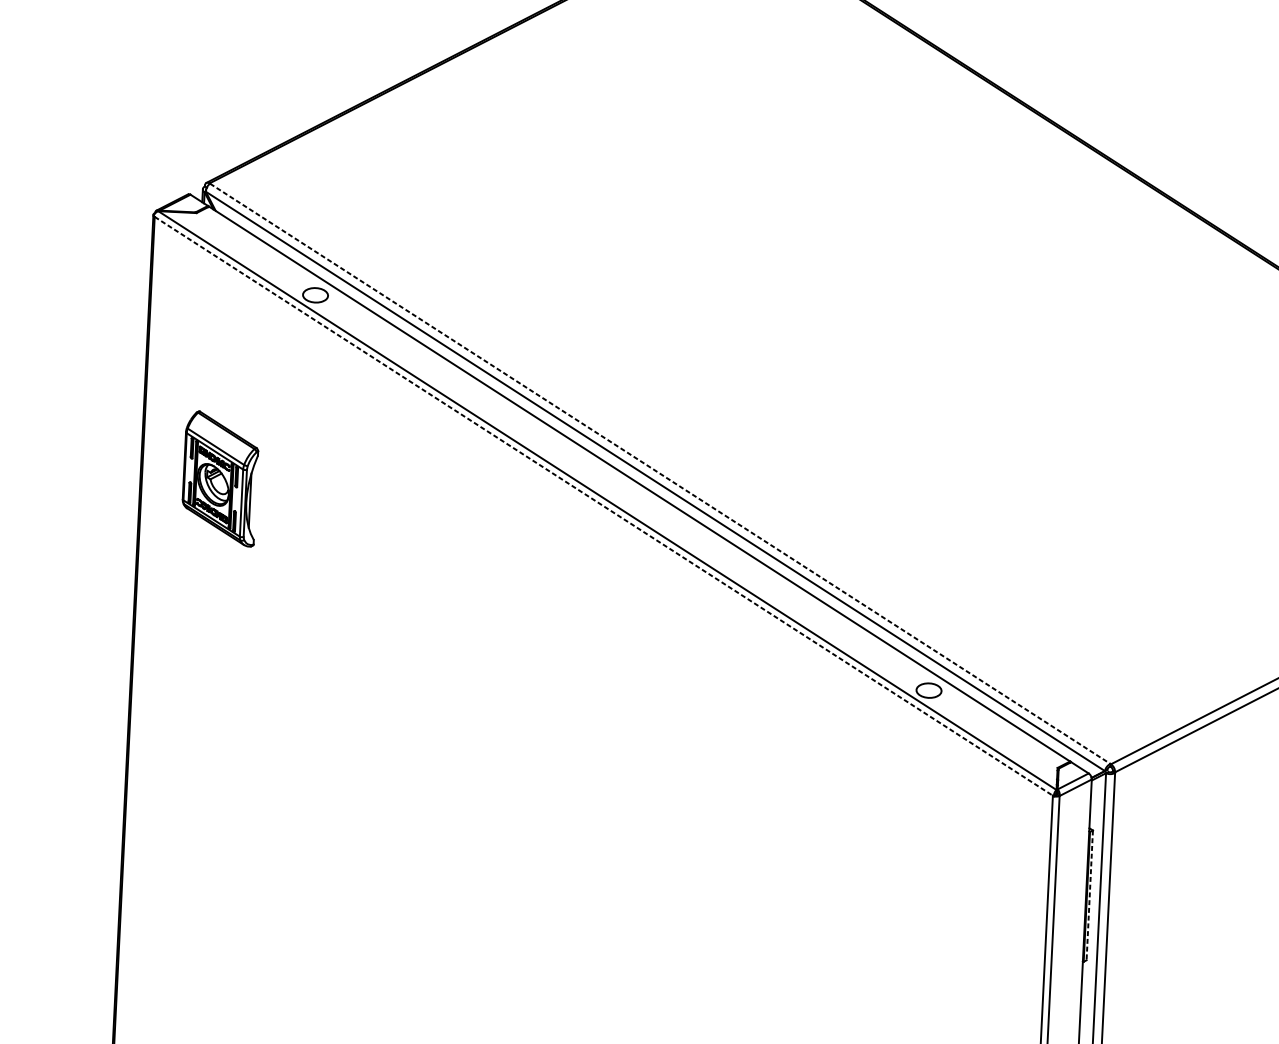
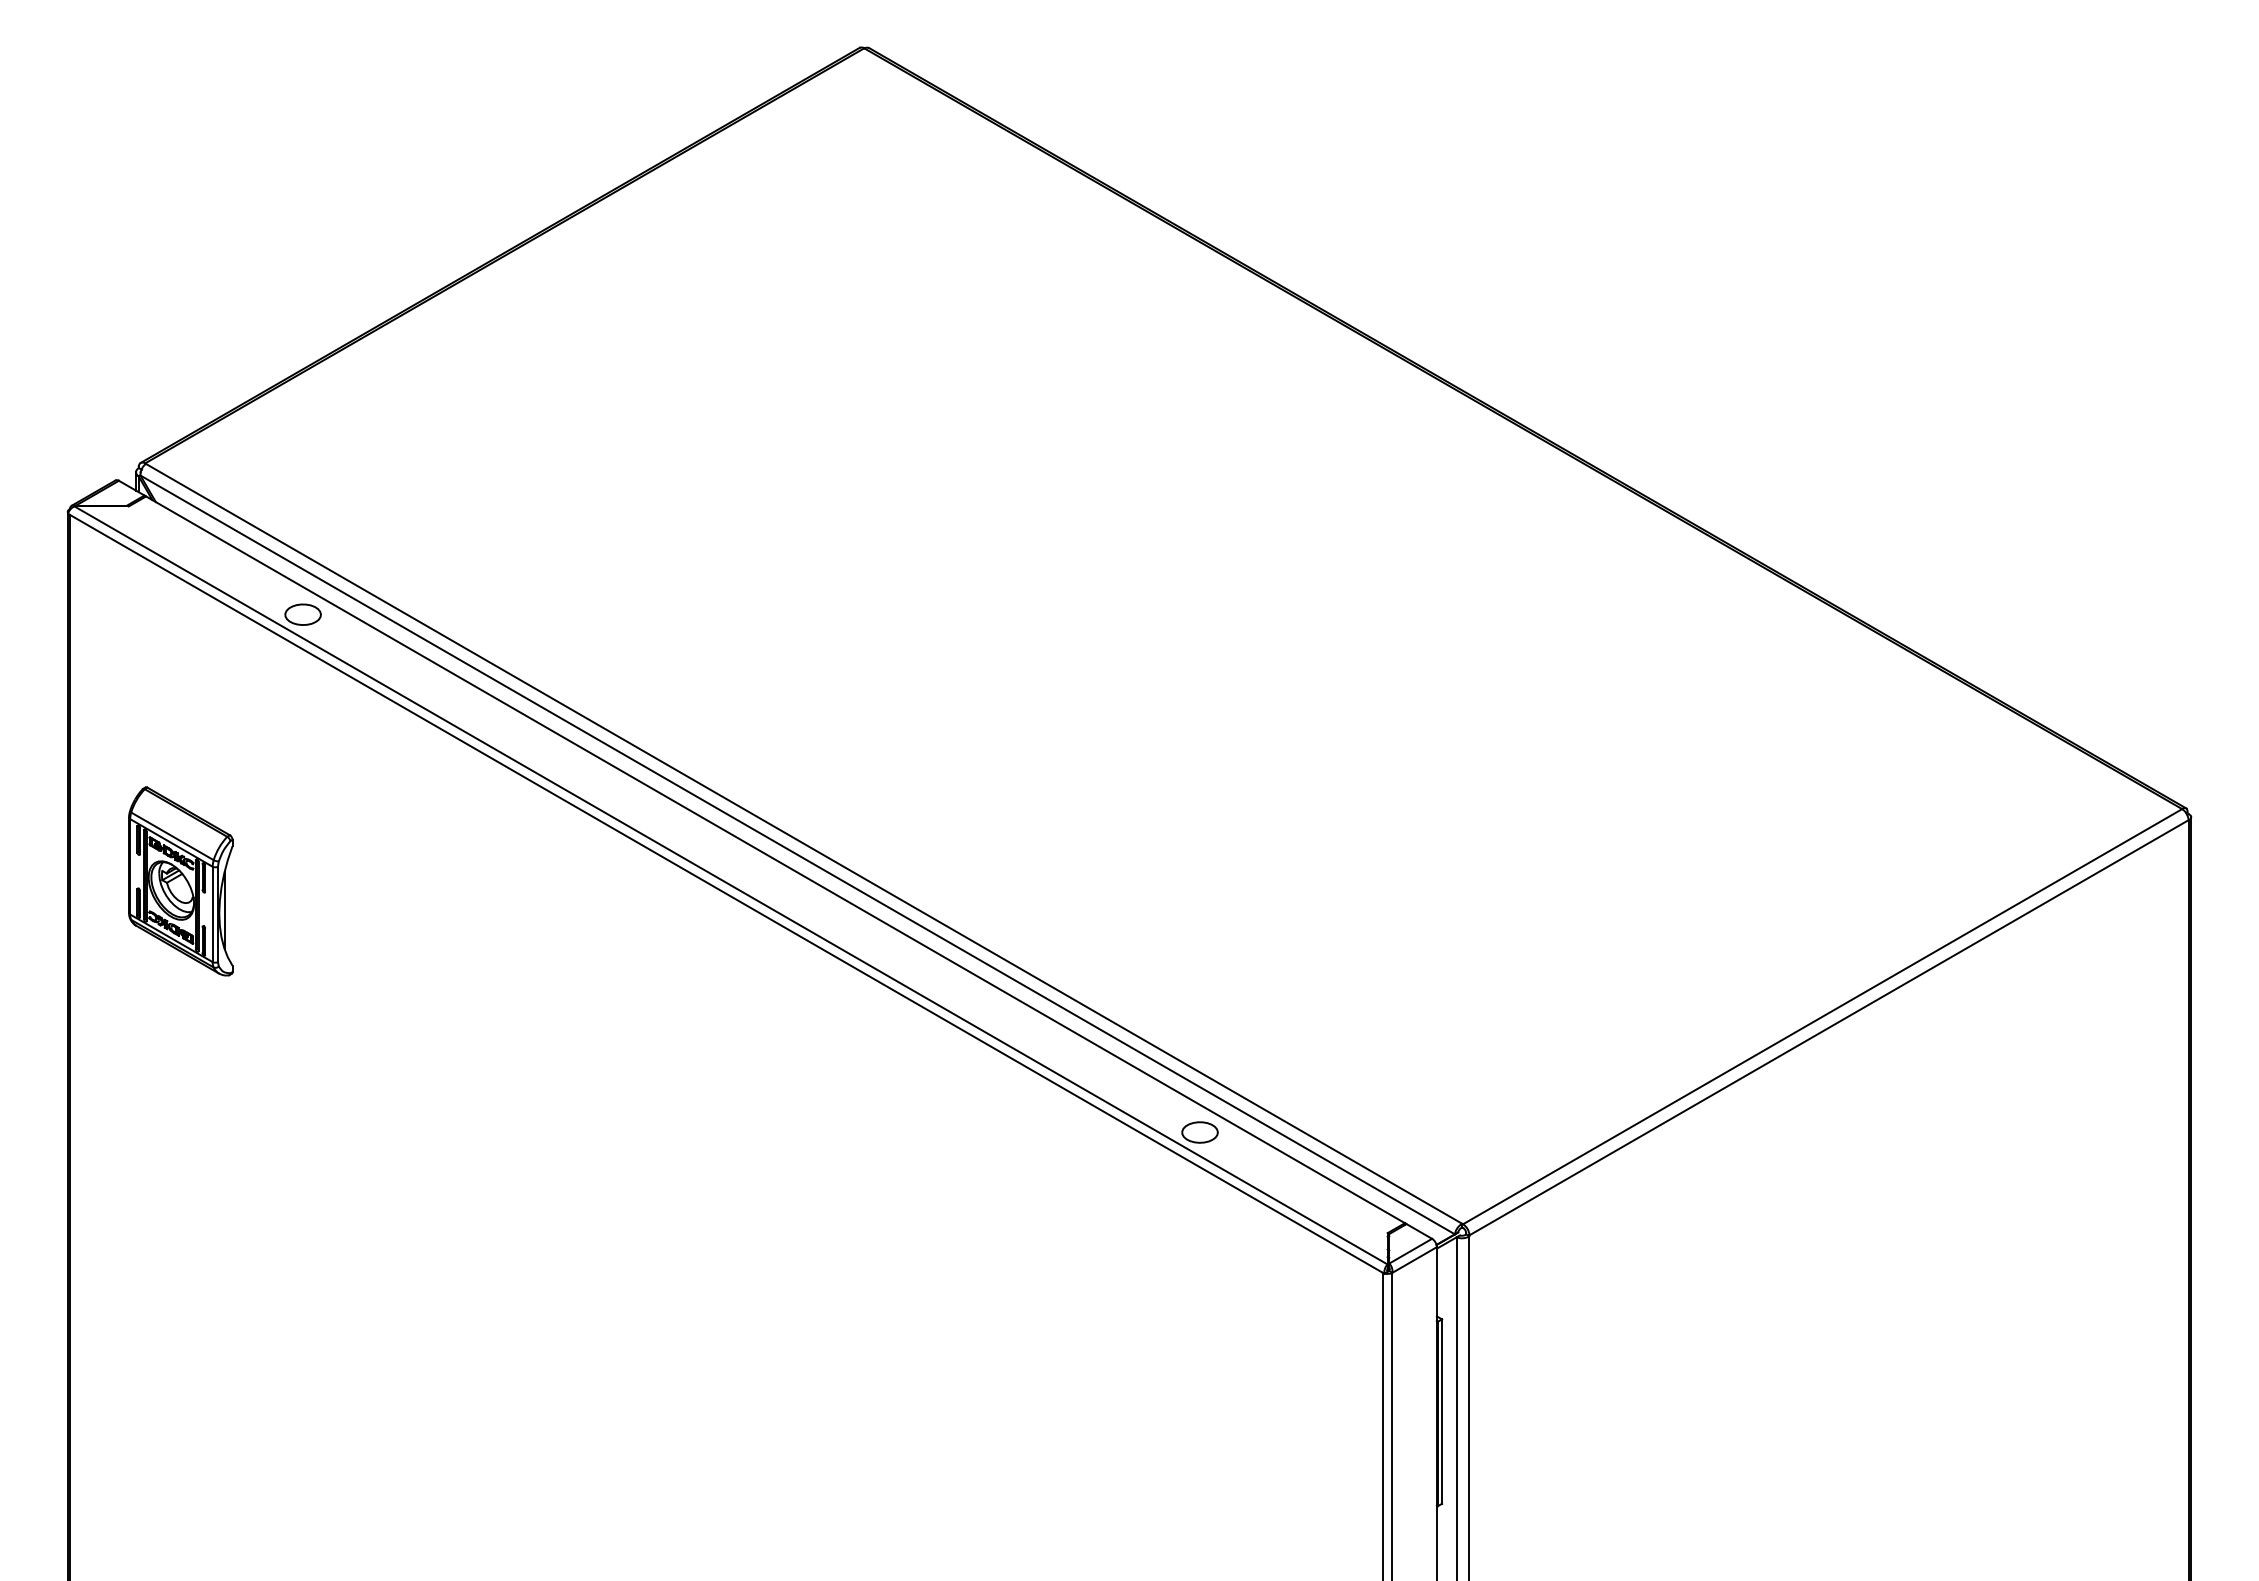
line: (660, 473) -> (804, 843), dashed -> solid
line: (603, 506) -> (726, 894), dashed -> solid
line: (1090, 896) -> (1442, 1412), dashed -> solid

